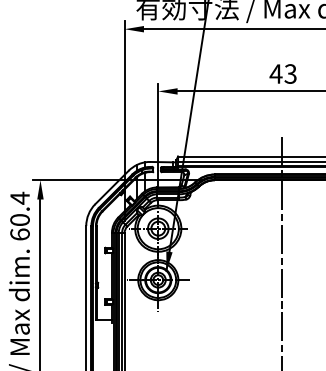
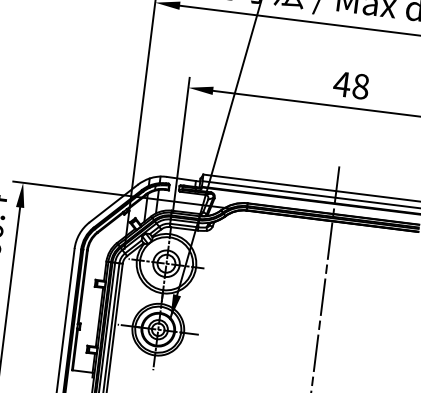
text: (290, 73) -> (360, 85), 43 -> 48

